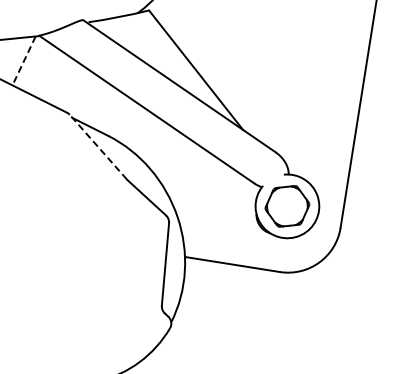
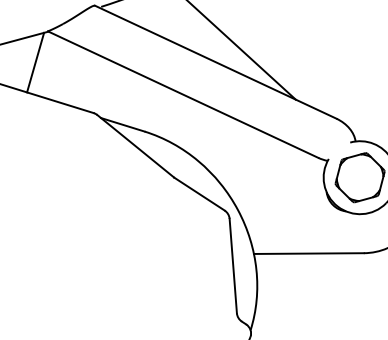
line: (23, 61) -> (35, 63), dashed -> solid
line: (98, 146) -> (135, 145), dashed -> solid

